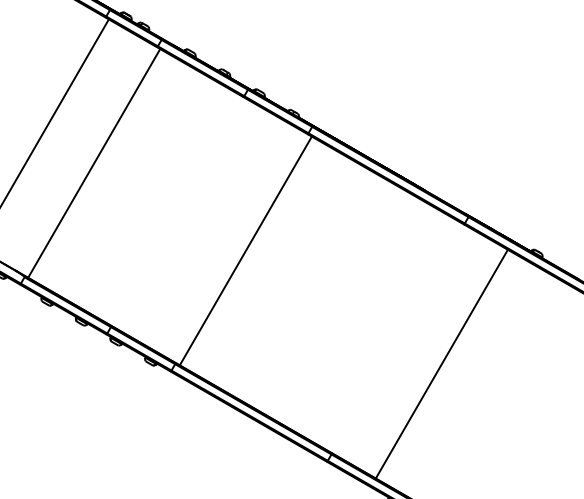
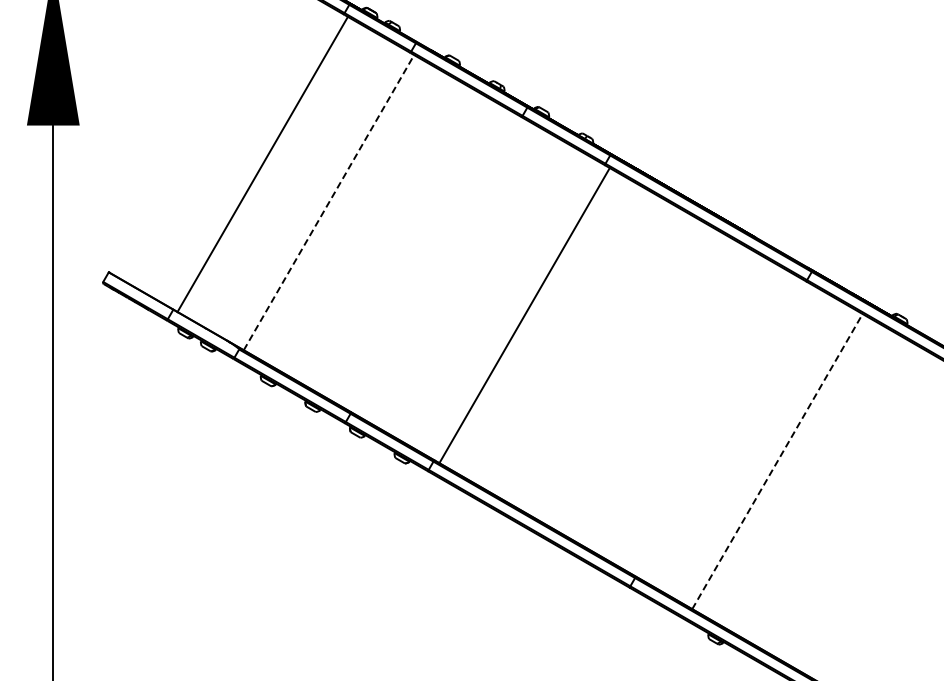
line: (94, 163) -> (329, 202), solid -> dashed
line: (441, 364) -> (777, 461), solid -> dashed

